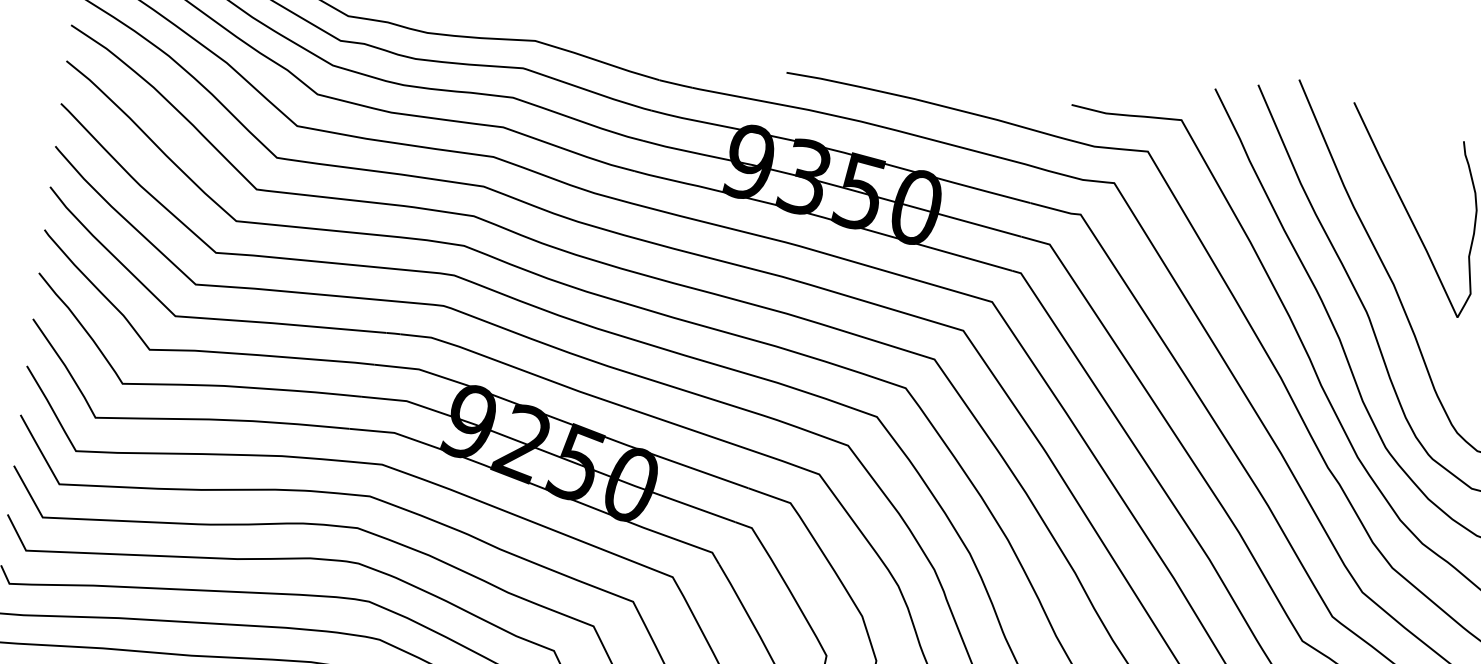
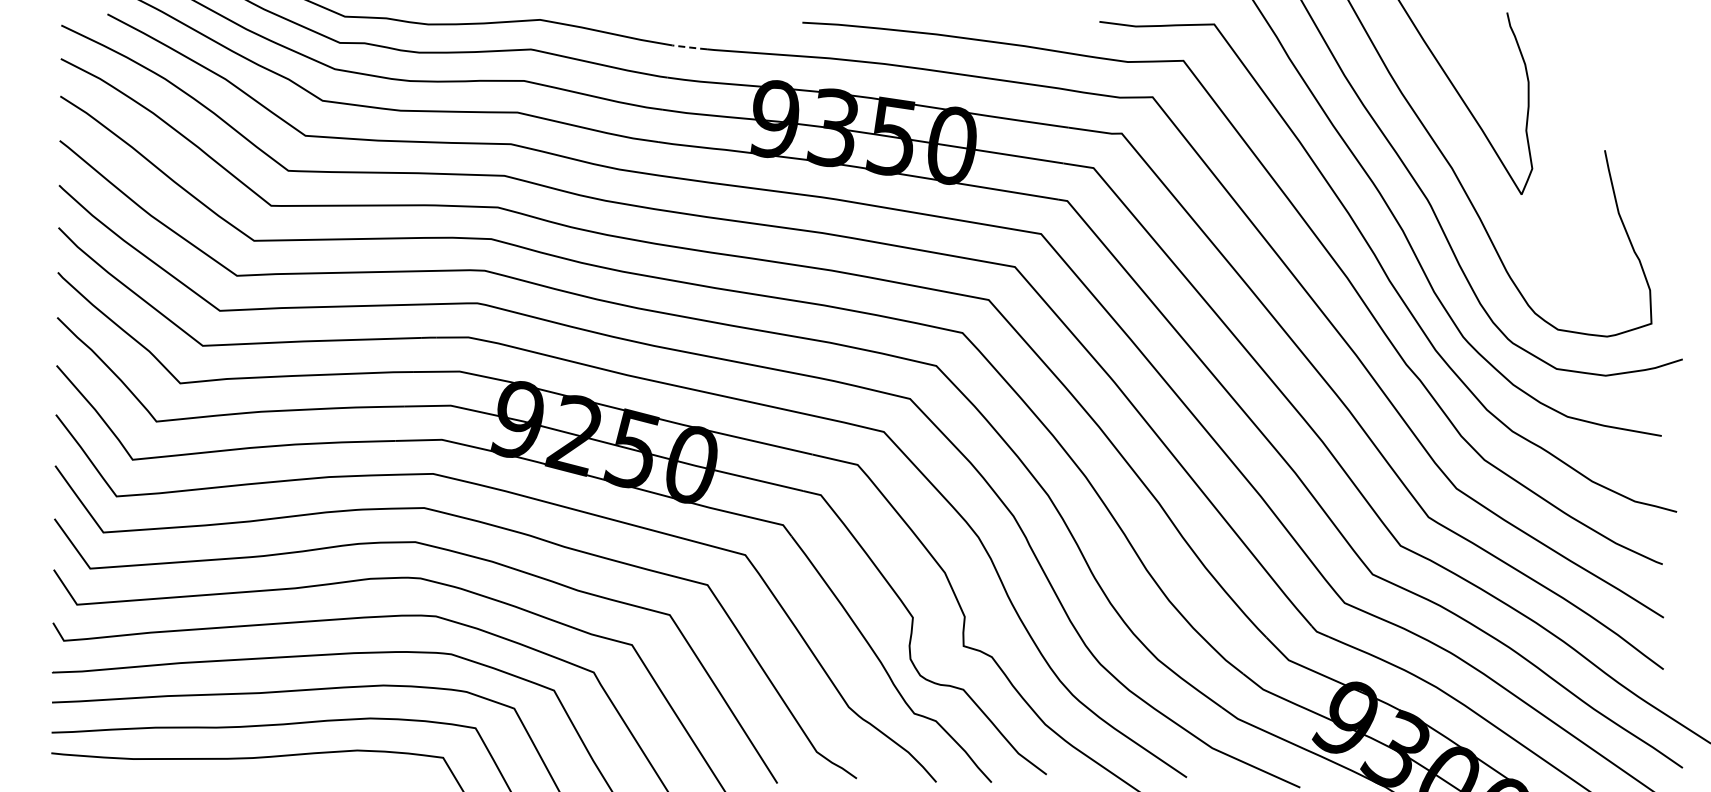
line: (675, 84) -> (689, 47), solid -> dashed

